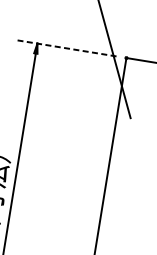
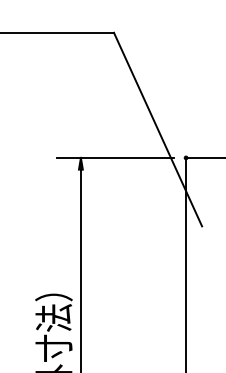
line: (66, 48) -> (115, 157), dashed -> solid

